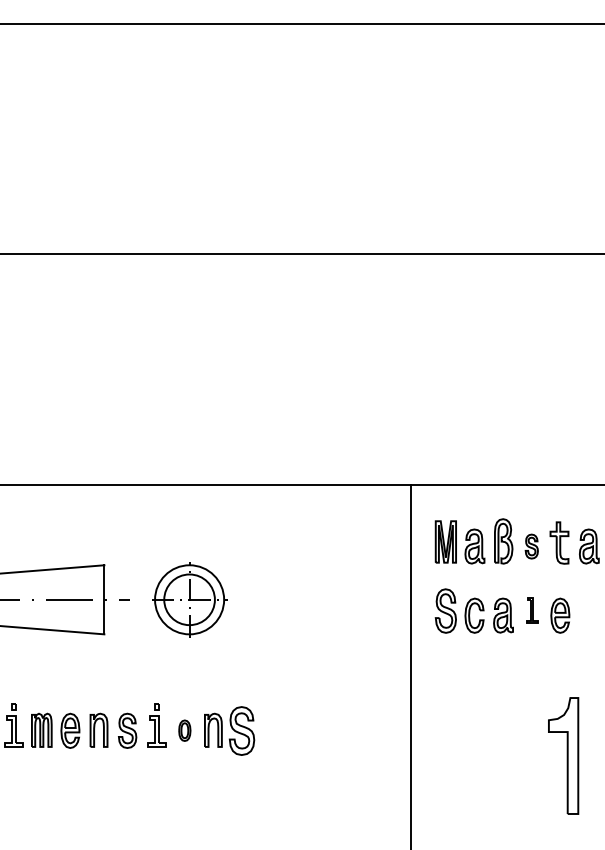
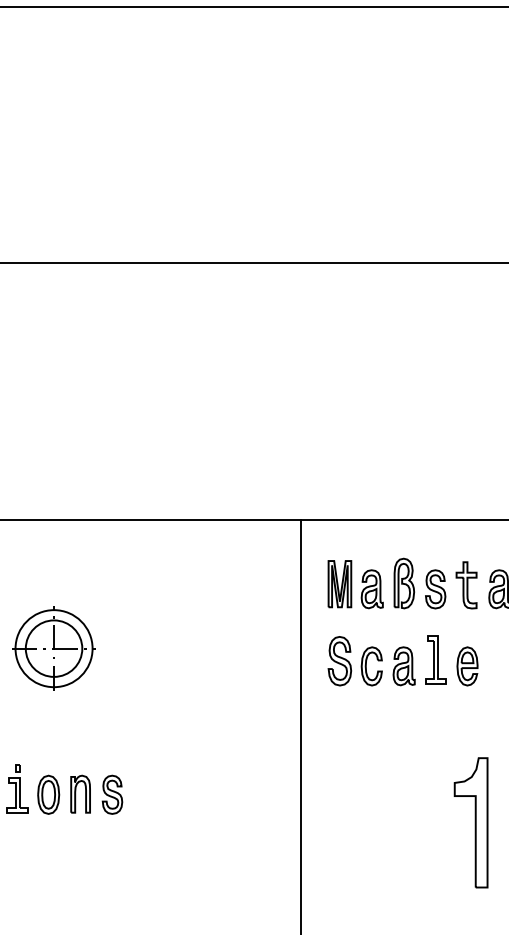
part: (531, 546) -> (435, 589), size x1.43
part: (531, 610) -> (435, 660), size x1.67
part: (184, 730) -> (48, 794), size x1.67
part: (241, 730) -> (111, 794), size x0.71

